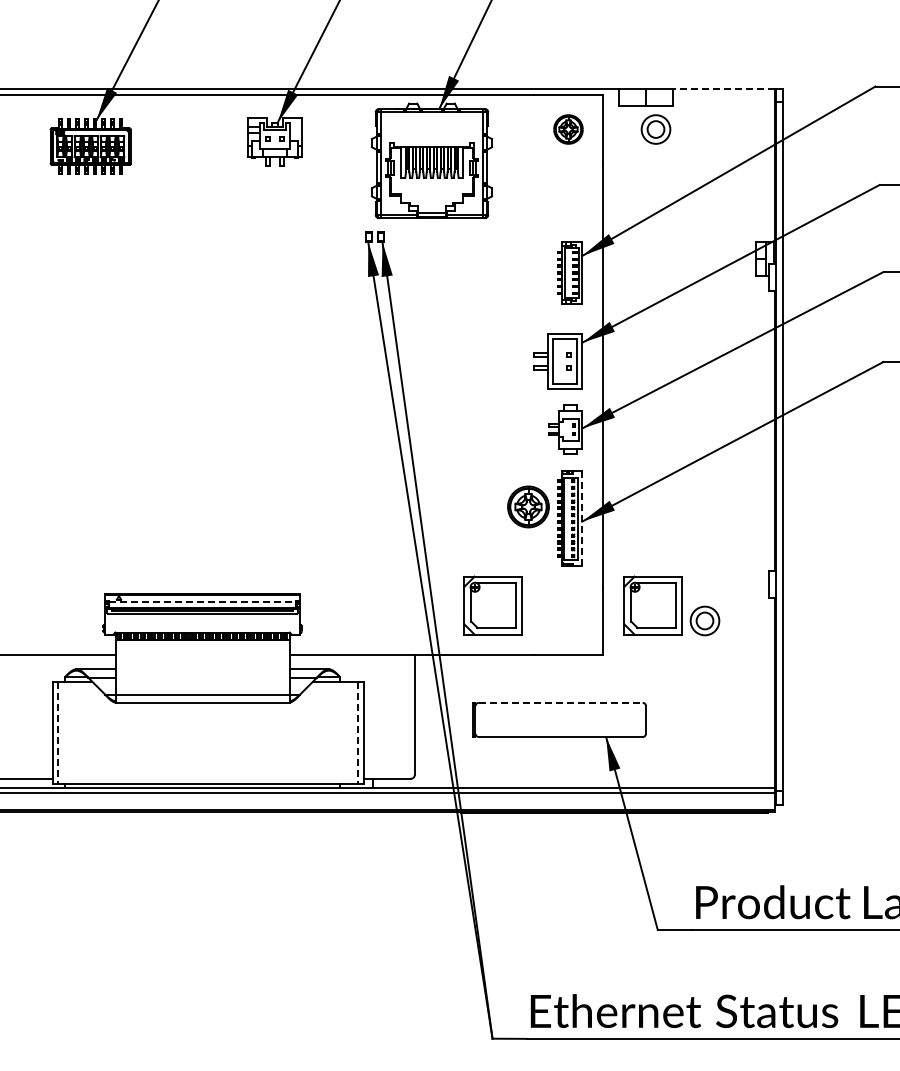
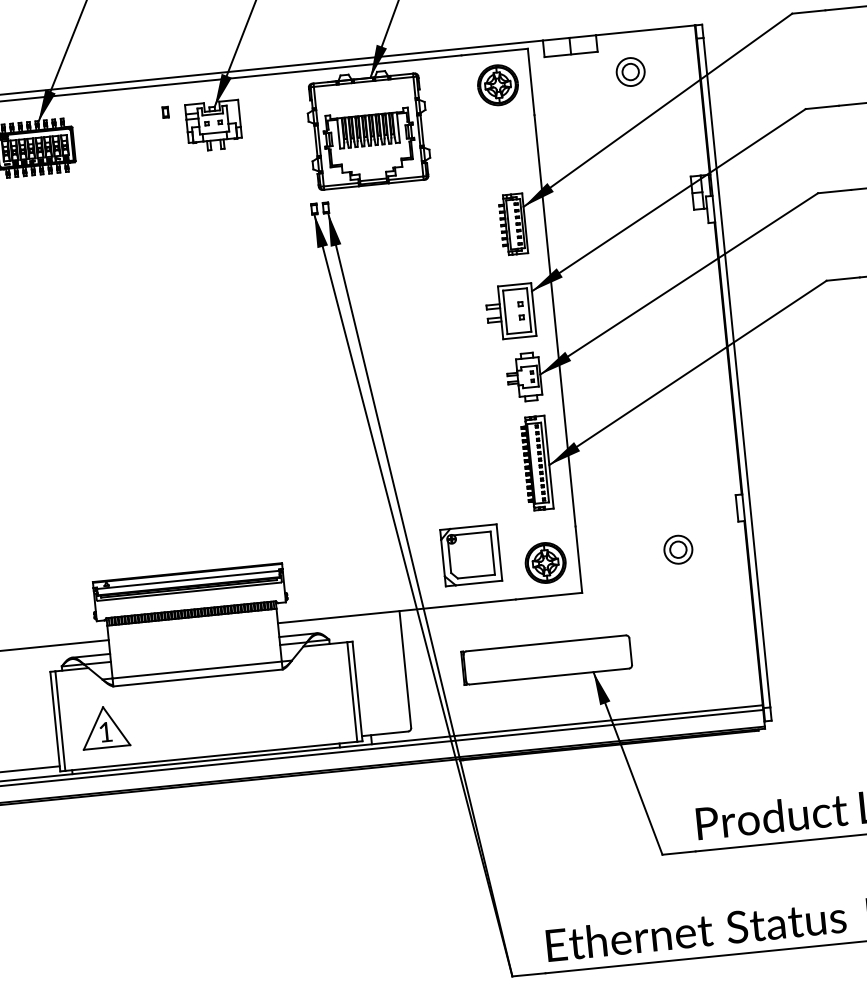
line: (724, 88) -> (645, 30), dashed -> solid
part: (226, 123) -> (164, 112), added
part: (568, 129) -> (498, 85), size x1.43
part: (655, 129) -> (630, 72), moved
part: (528, 506) -> (545, 562), moved
line: (582, 518) -> (549, 462), dashed -> solid
line: (202, 601) -> (188, 579), dashed -> solid
part: (652, 605) -> (625, 539), removed
line: (560, 702) -> (545, 643), dashed -> solid
line: (58, 733) -> (60, 721), dashed -> solid
line: (358, 733) -> (352, 692), dashed -> solid
part: (102, 743) -> (104, 727), added

